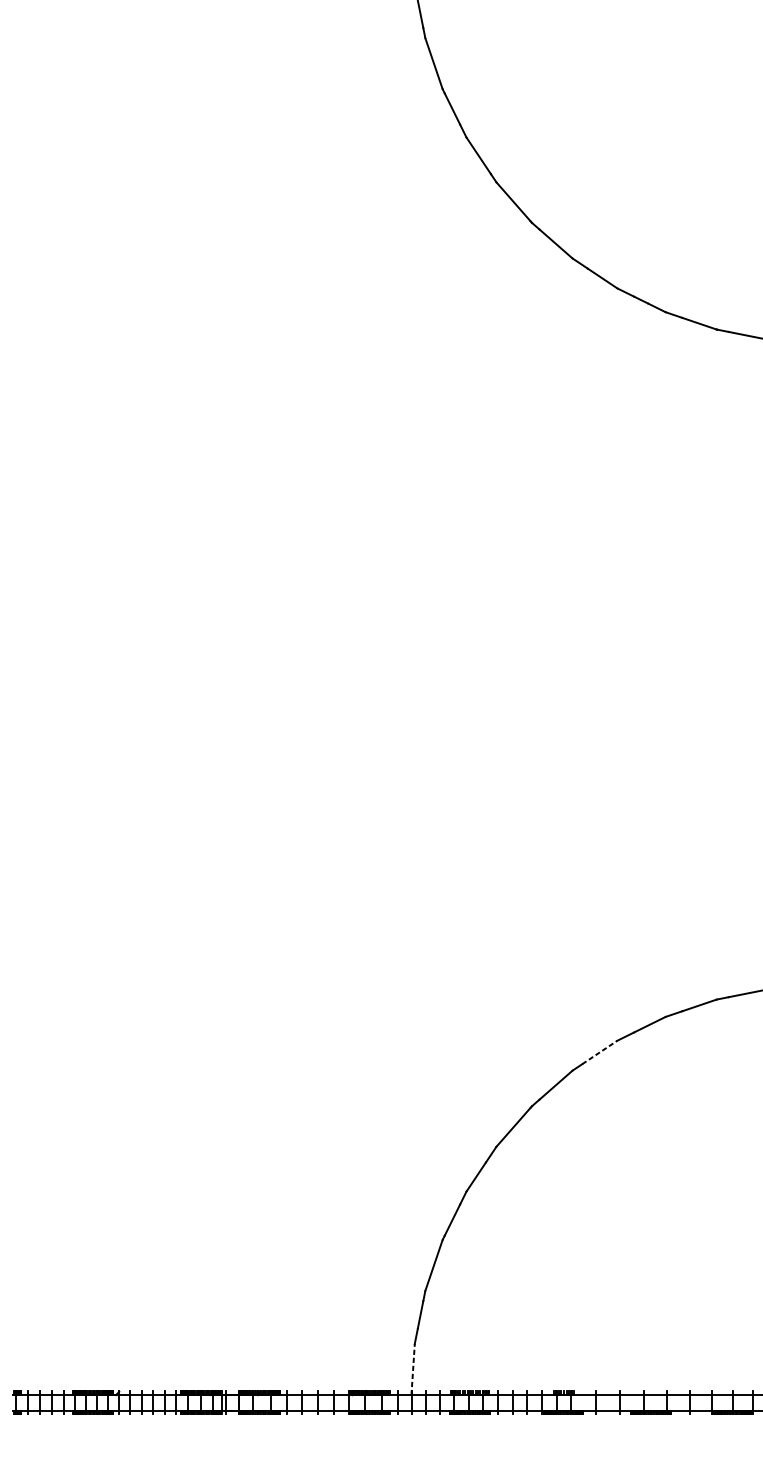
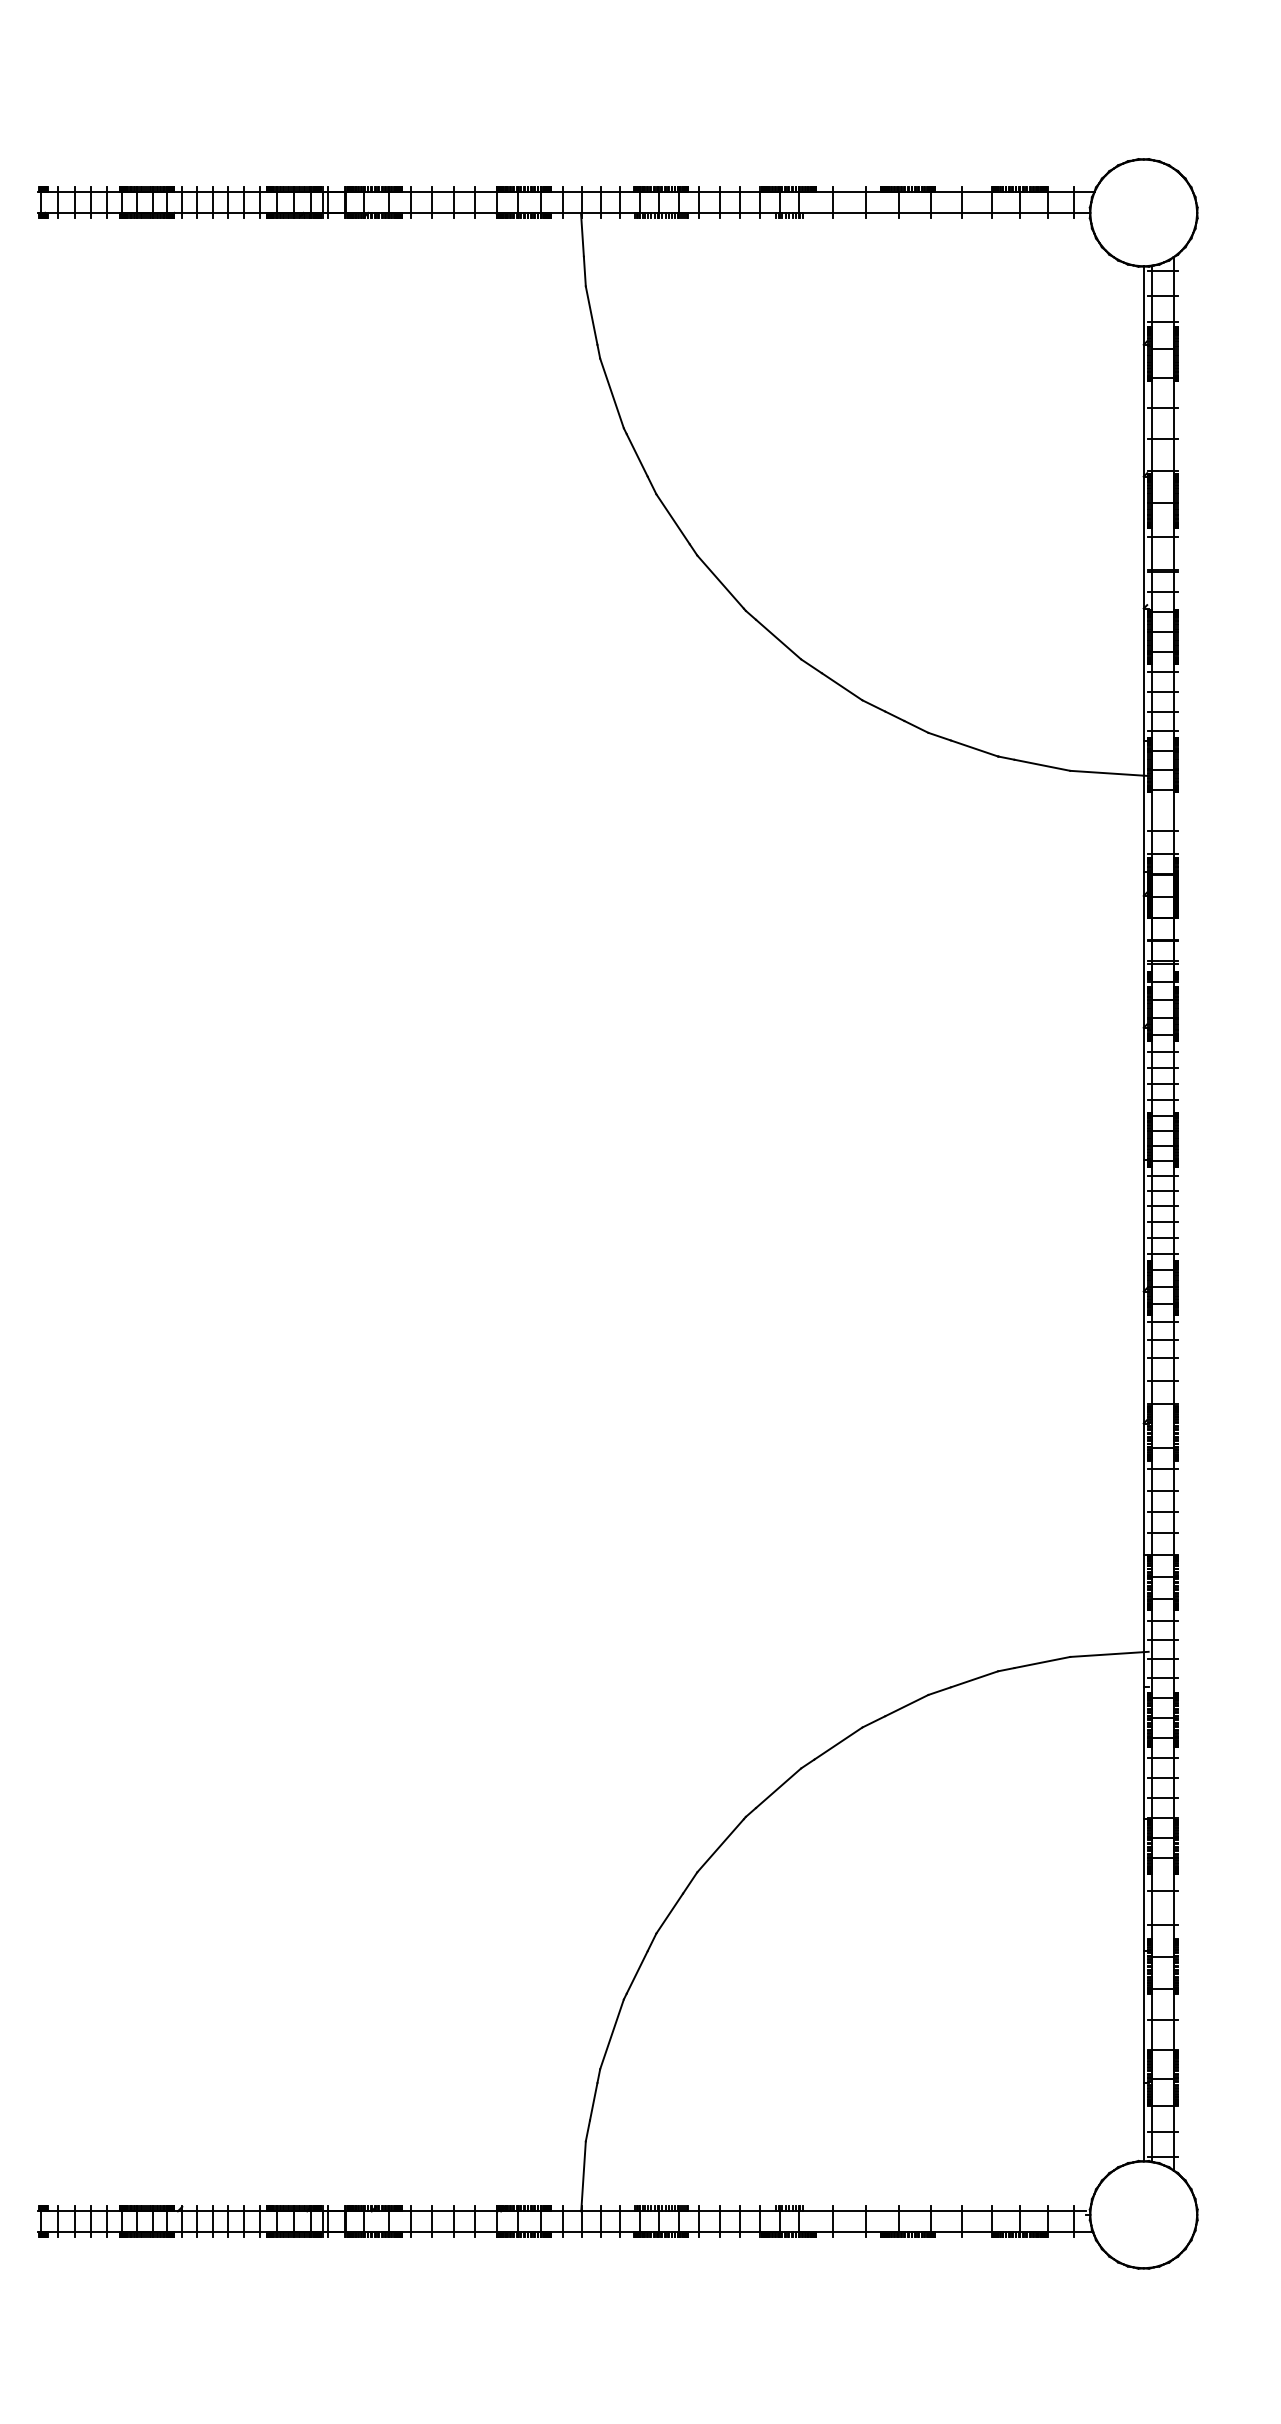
line: (599, 1052) -> (838, 1743), dashed -> solid
line: (413, 1368) -> (583, 2175), dashed -> solid

